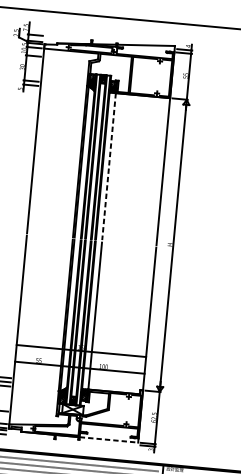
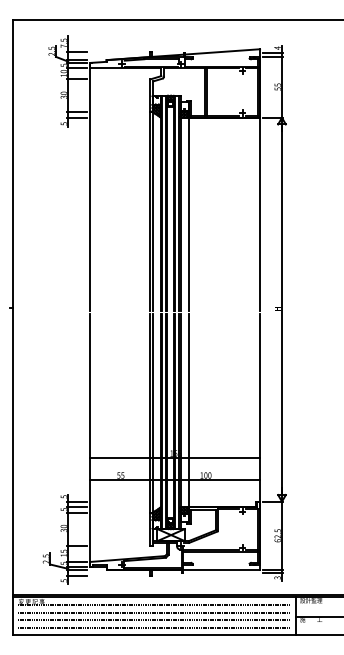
line: (108, 166) -> (188, 214), dashed -> solid
line: (109, 440) -> (222, 570), dashed -> solid

